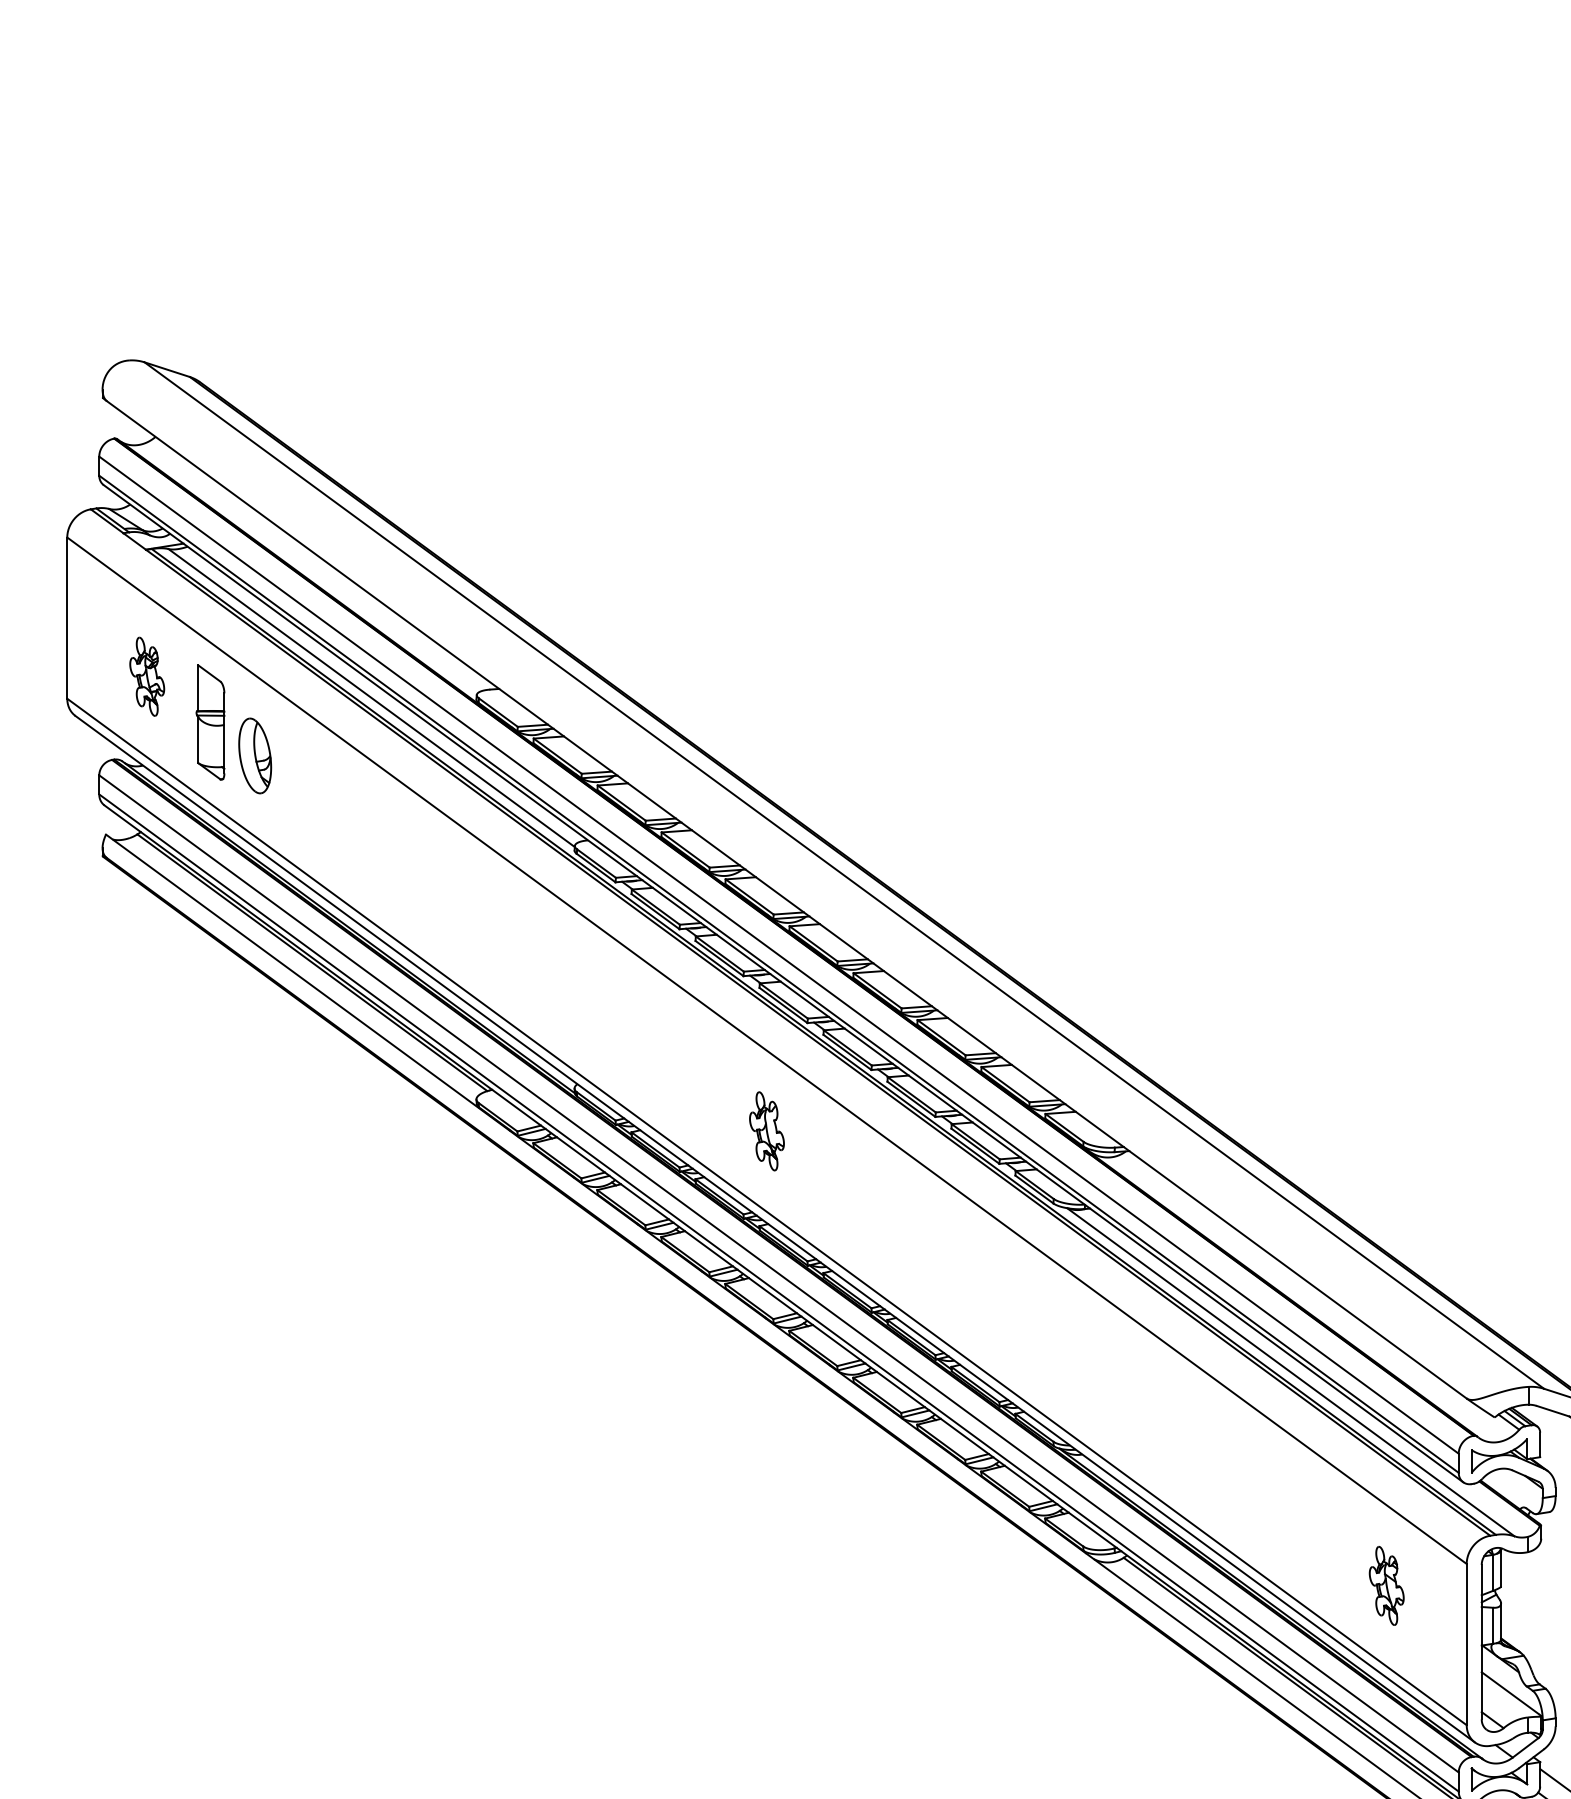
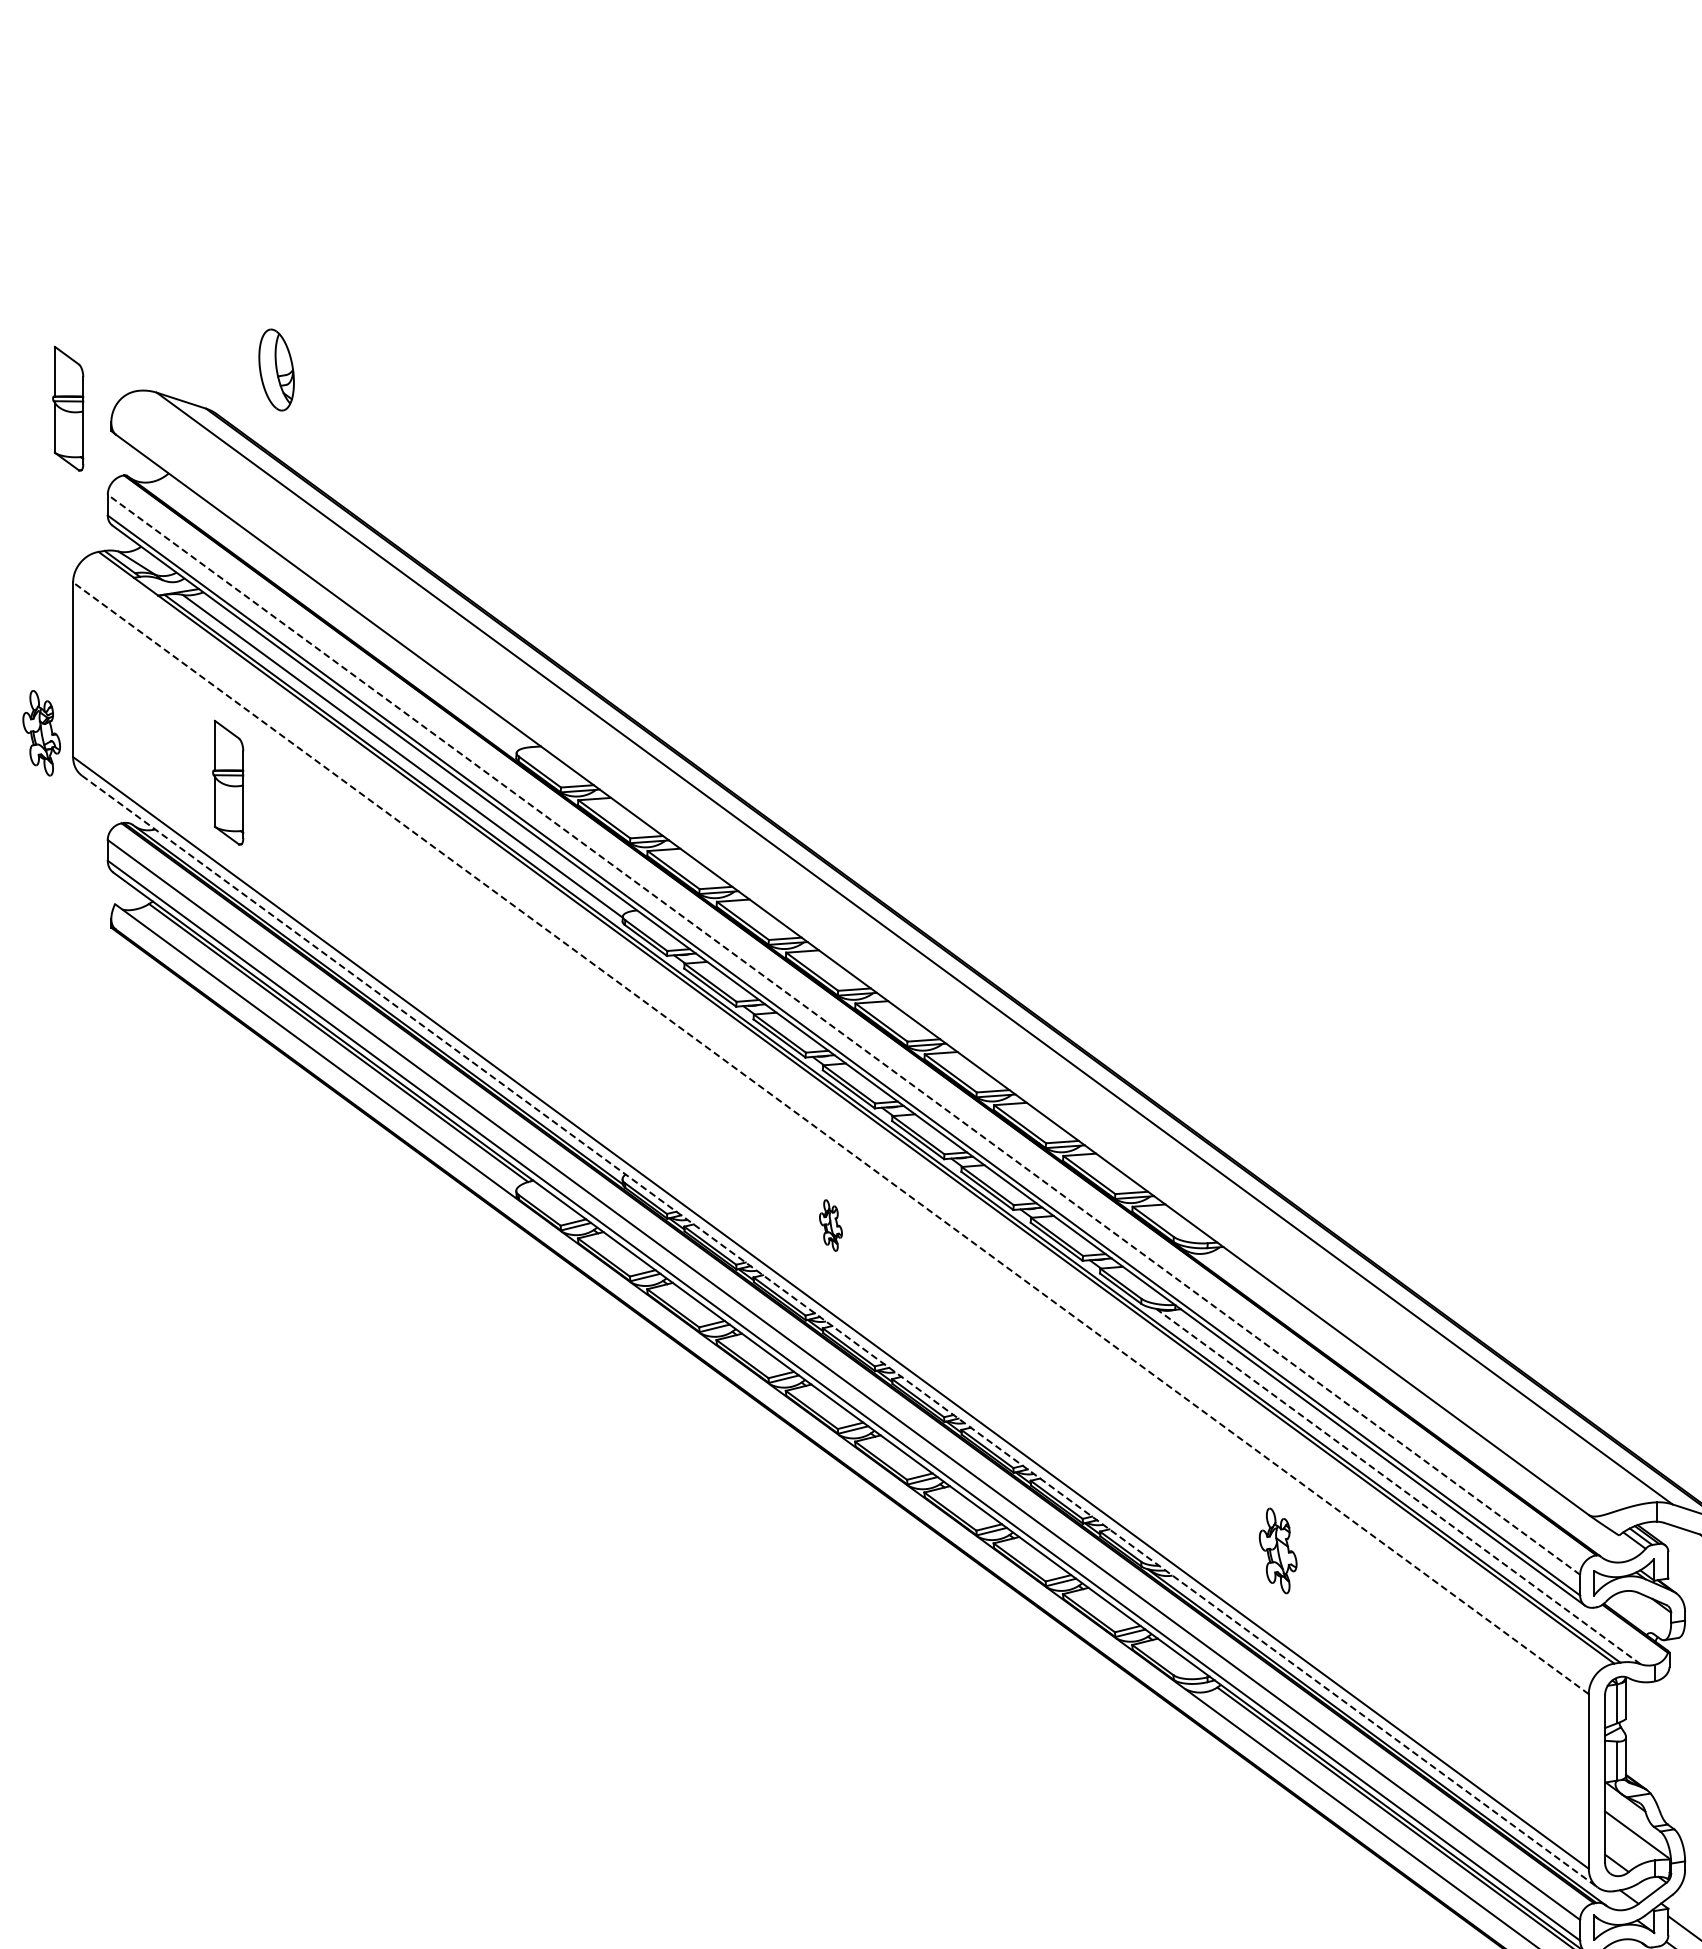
part: (63, 376) -> (68, 408), added
part: (147, 676) -> (41, 733), moved
part: (255, 755) -> (276, 369), moved
line: (778, 954) -> (843, 1034), solid -> dashed
line: (766, 1050) -> (830, 1138), solid -> dashed
part: (766, 1131) -> (830, 1225), size x0.6
line: (774, 1229) -> (839, 1331), solid -> dashed
line: (1291, 1372) -> (1398, 1486), solid -> dashed
part: (1386, 1585) -> (1277, 1550), moved

